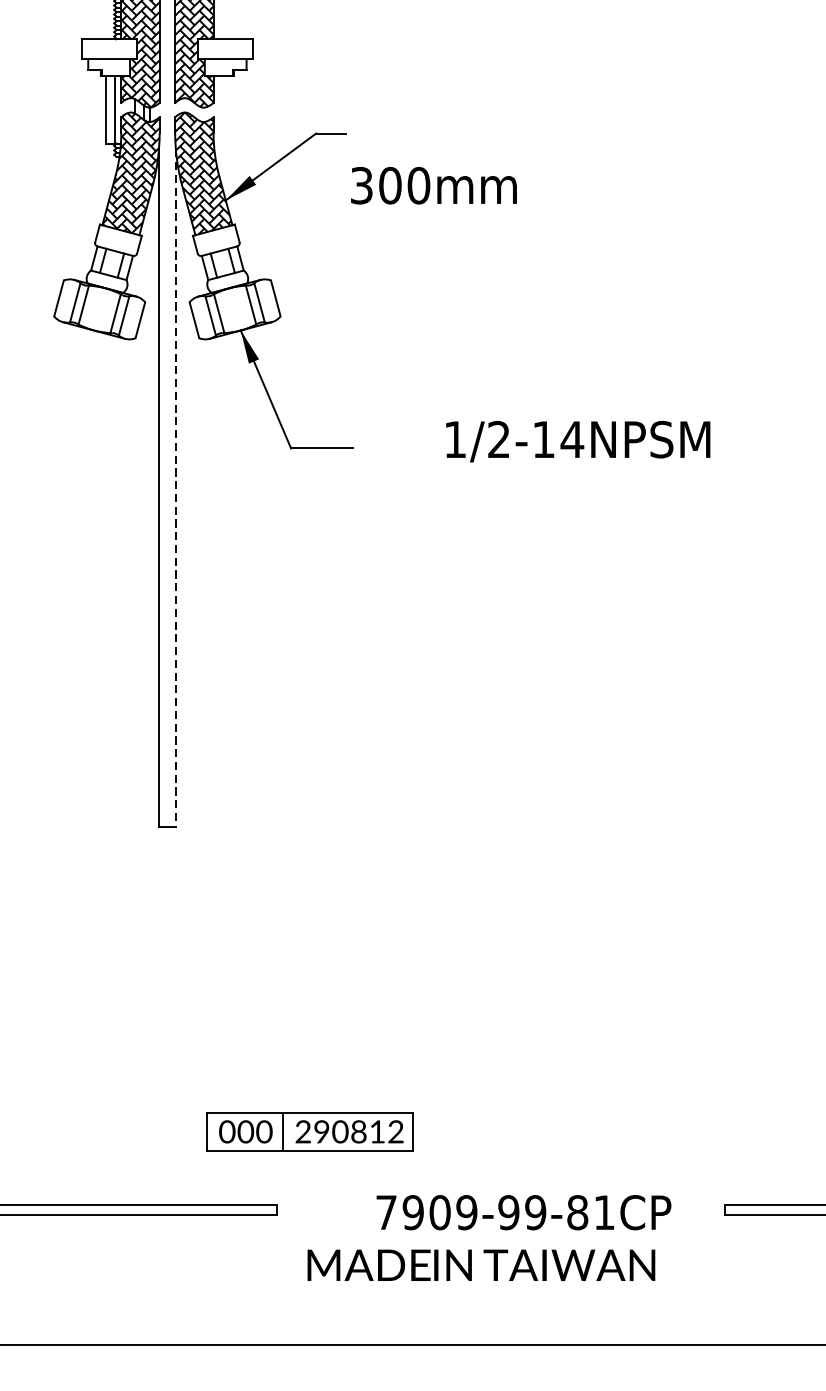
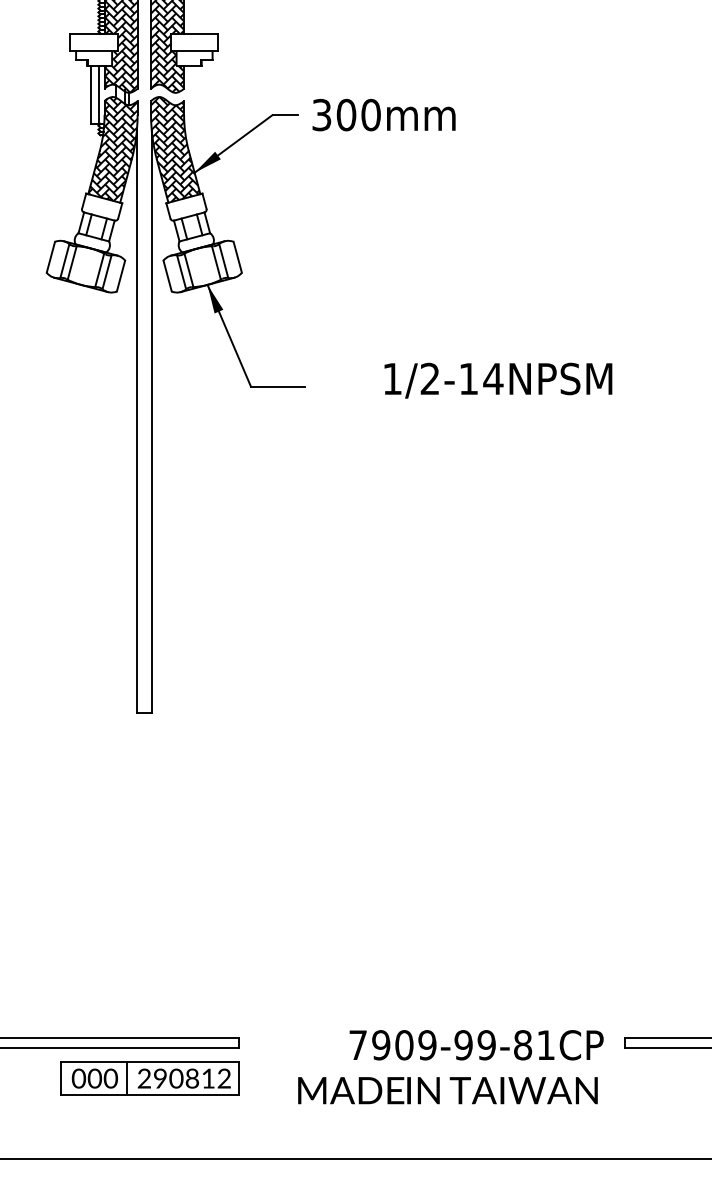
text: (433, 185) -> (383, 114), moved
line: (175, 487) -> (151, 420), dashed -> solid
part: (309, 1131) -> (149, 1078), moved
text: (523, 1212) -> (476, 1045), moved
text: (480, 1265) -> (447, 1090), moved

